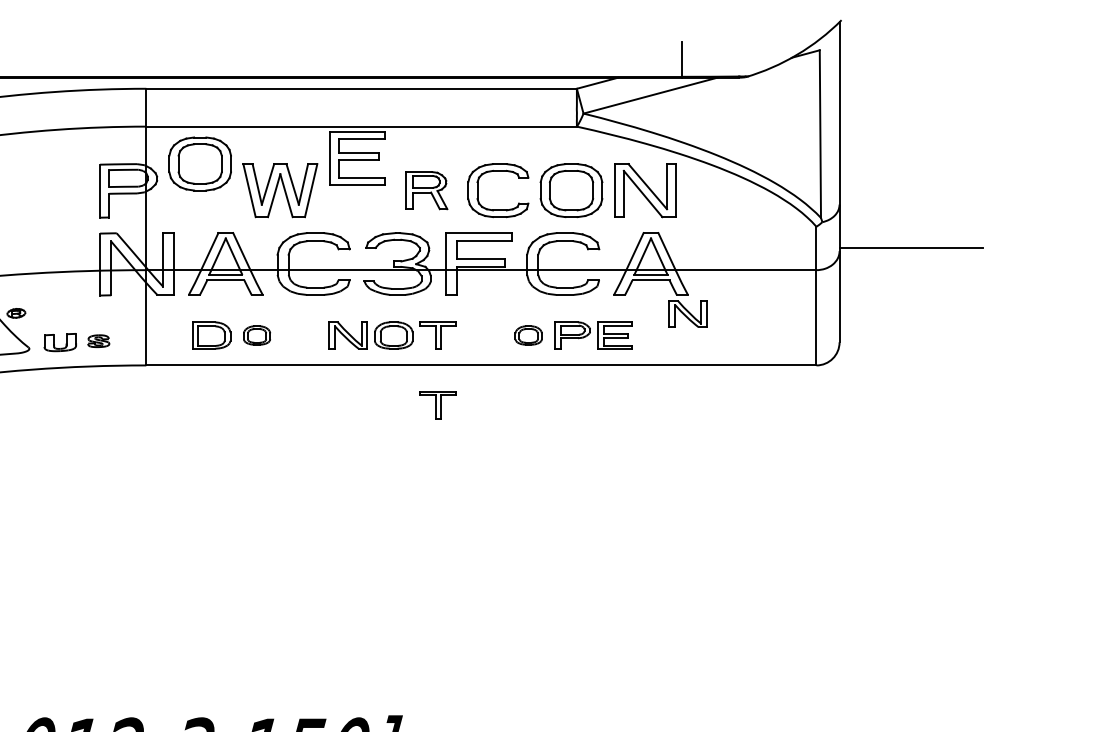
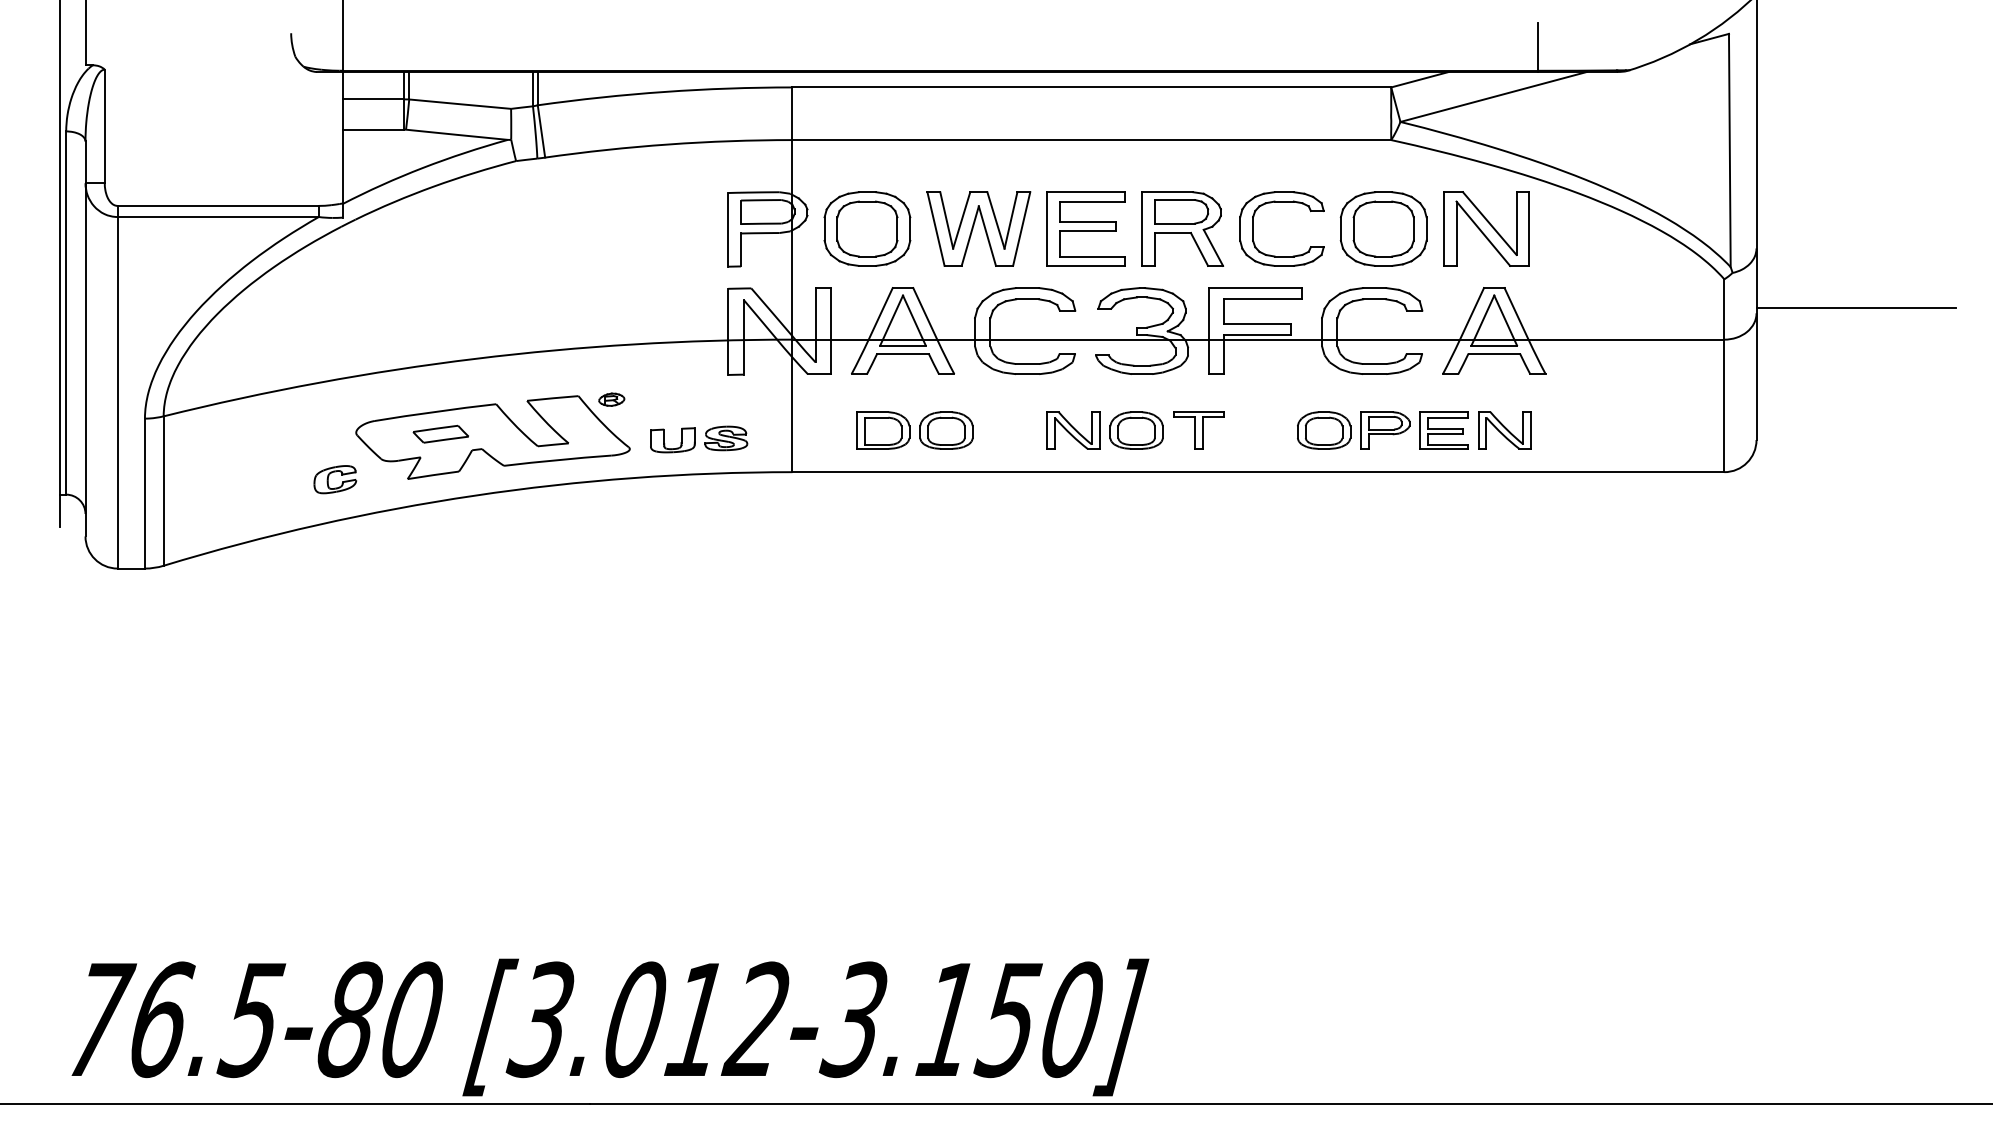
part: (357, 157) -> (1085, 228), moved
part: (200, 163) -> (867, 228), moved
part: (426, 190) -> (1182, 228), size x1.43
part: (687, 313) -> (1504, 430), moved
part: (257, 335) -> (946, 430), size x1.43
part: (528, 335) -> (1324, 430), size x1.43
part: (98, 341) -> (726, 438), size x1.43
part: (438, 405) -> (1198, 527), removed

